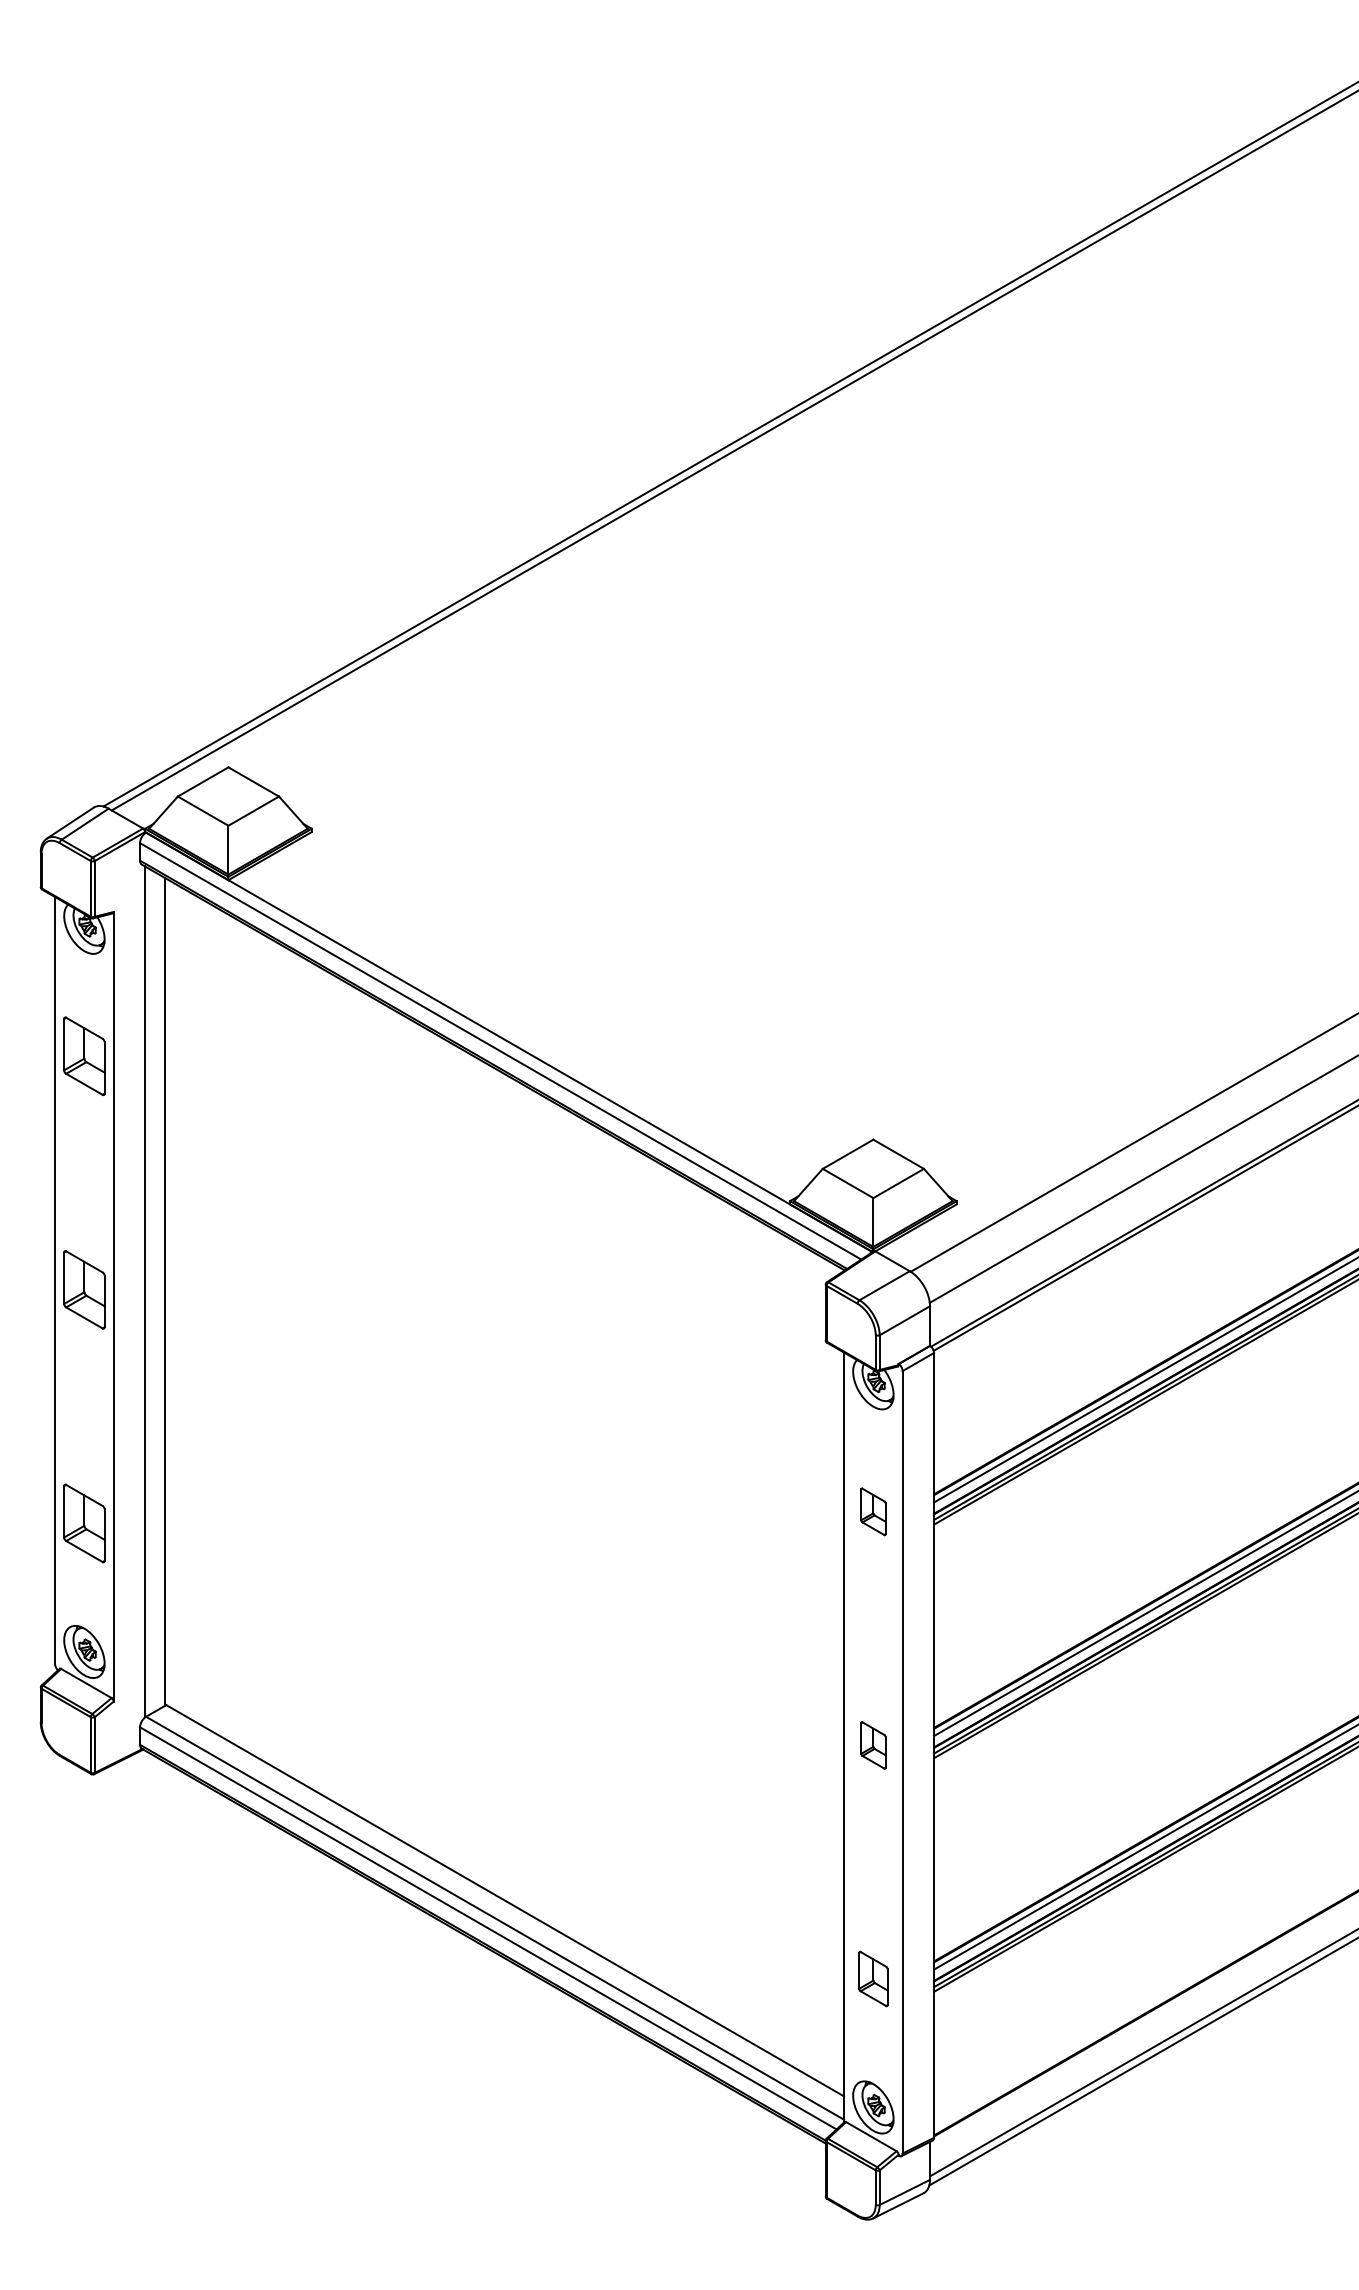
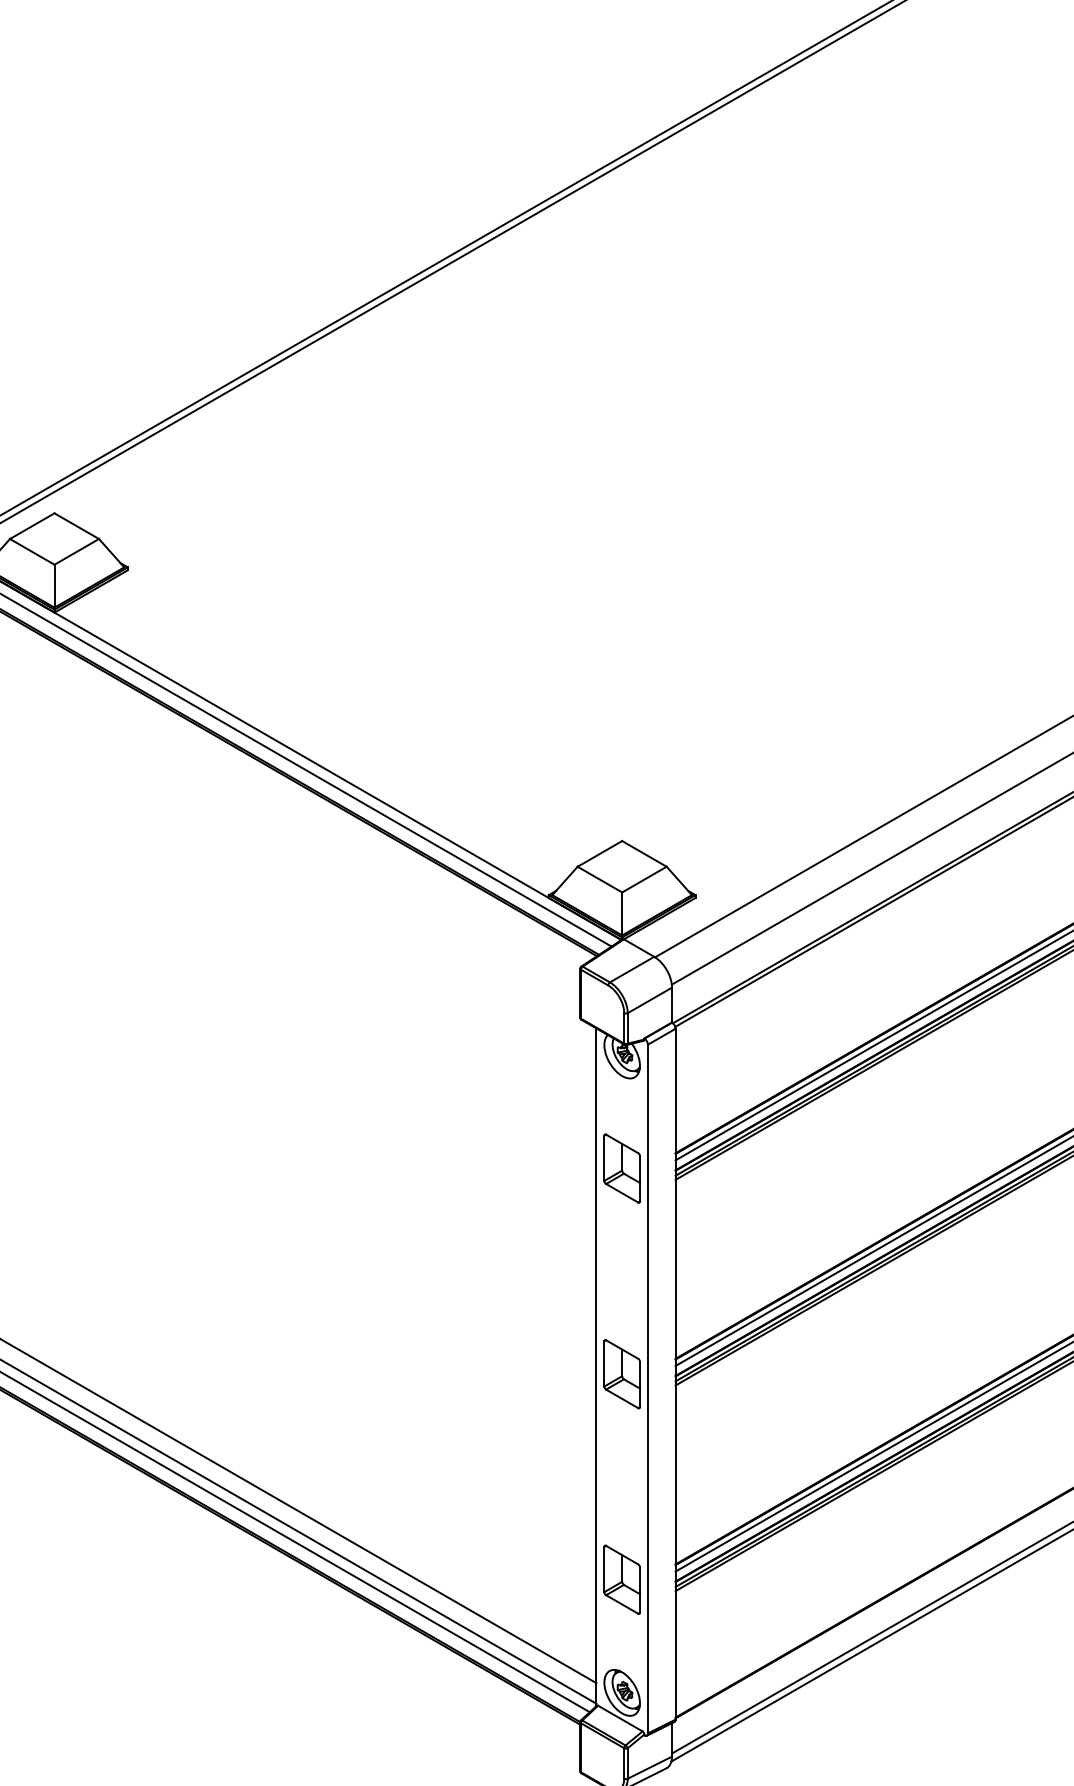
part: (873, 1511) -> (622, 1168), size x1.67
part: (873, 1745) -> (622, 1374), size x1.67
part: (873, 1978) -> (622, 1579), size x1.43

